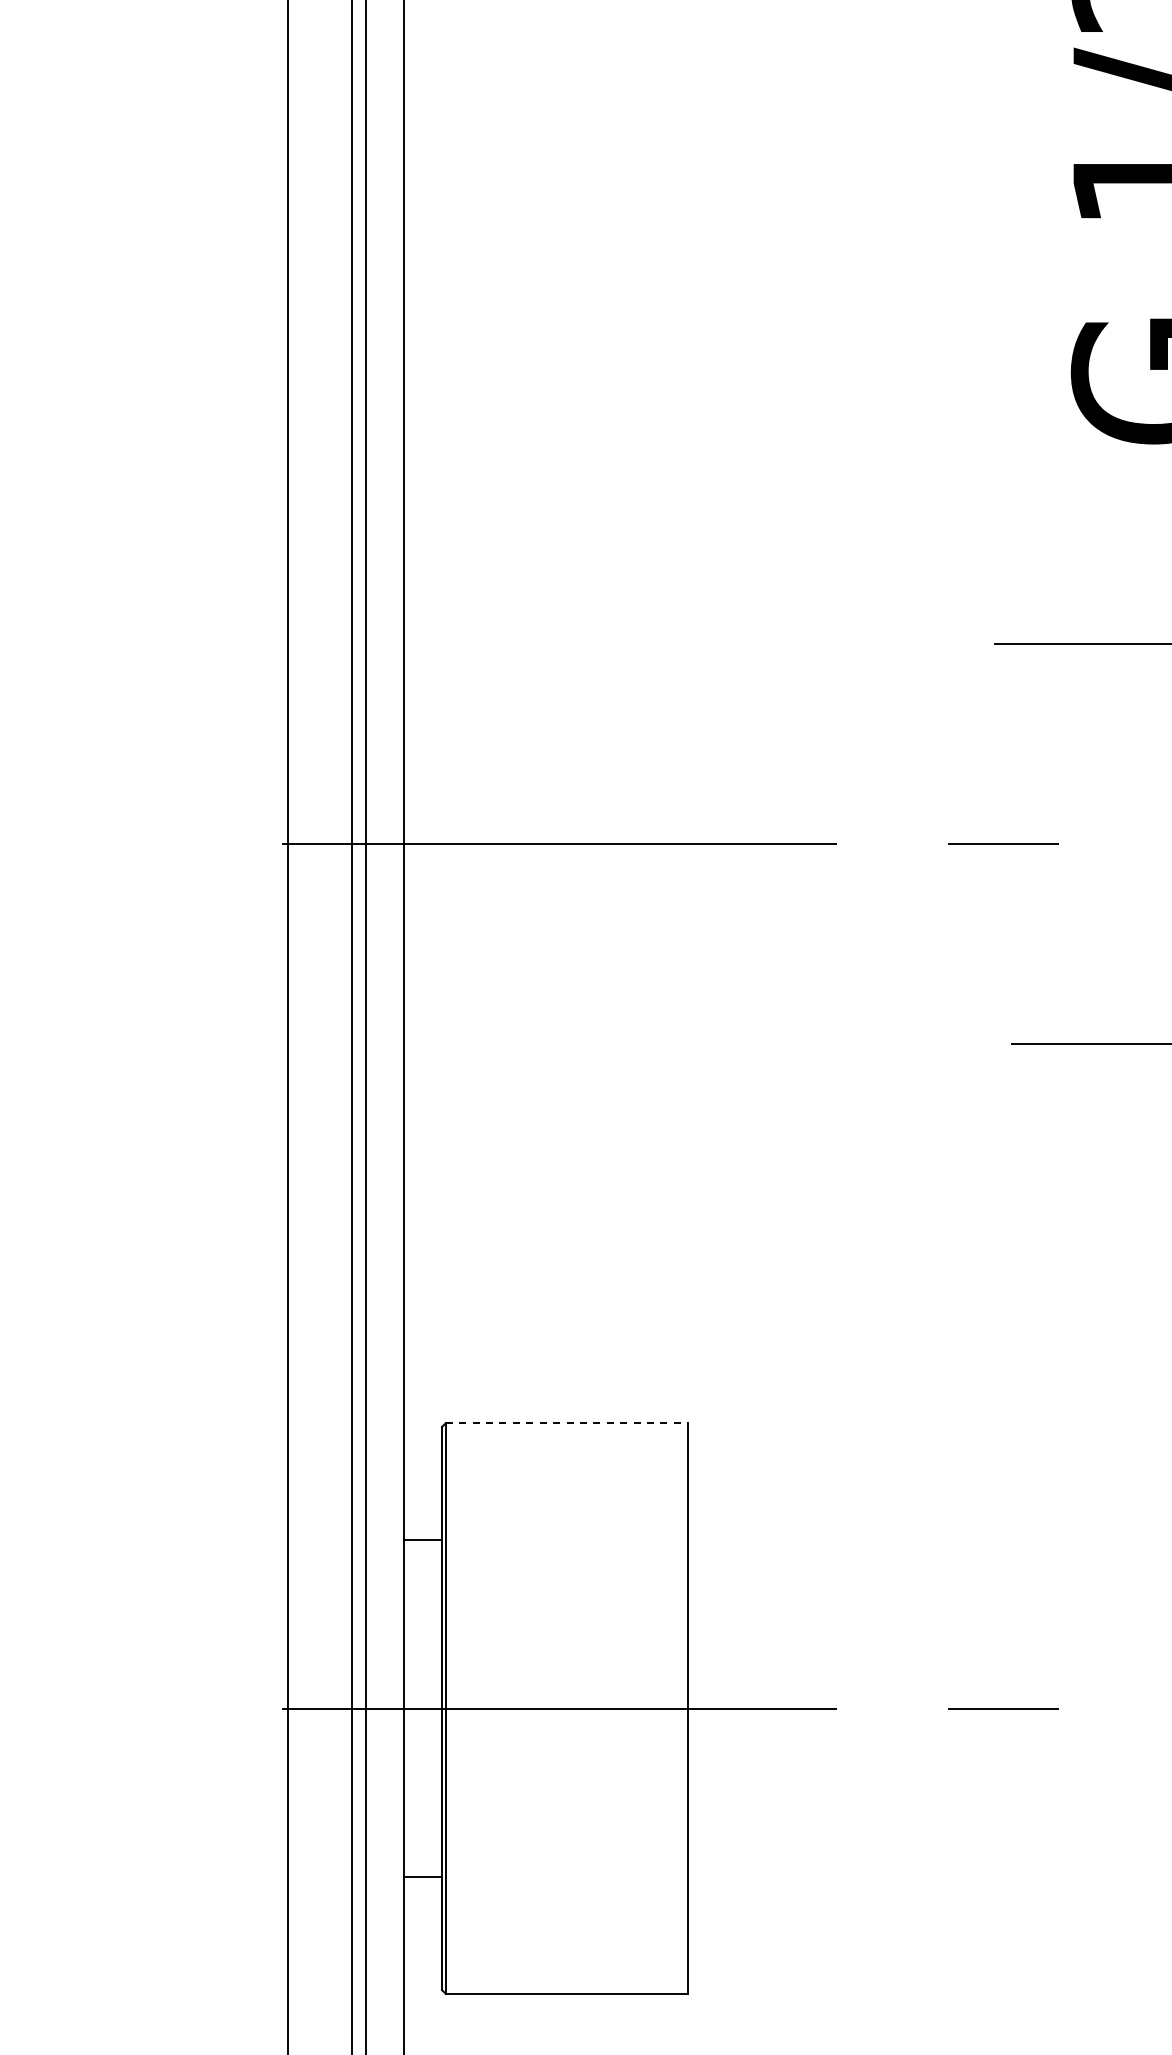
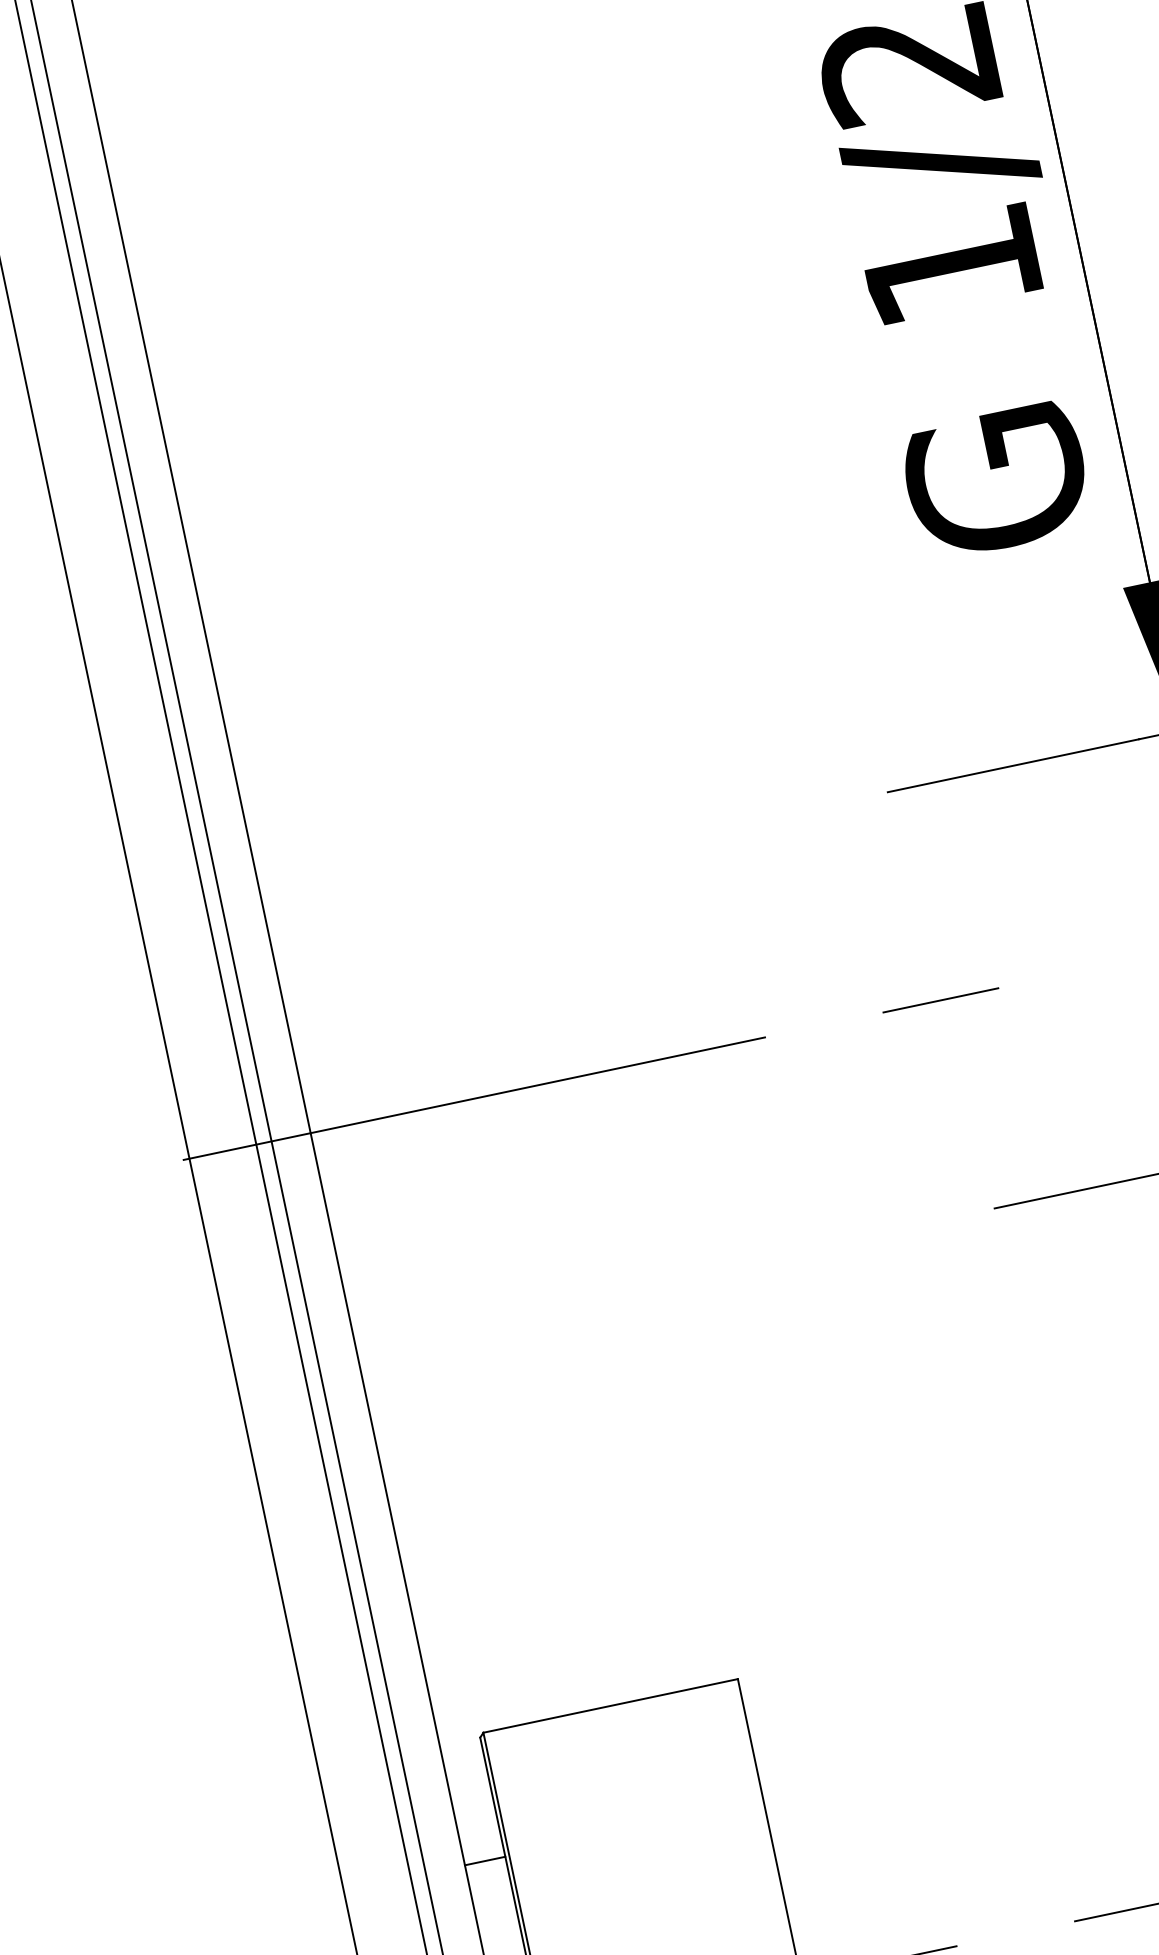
line: (567, 1423) -> (611, 1706), dashed -> solid

